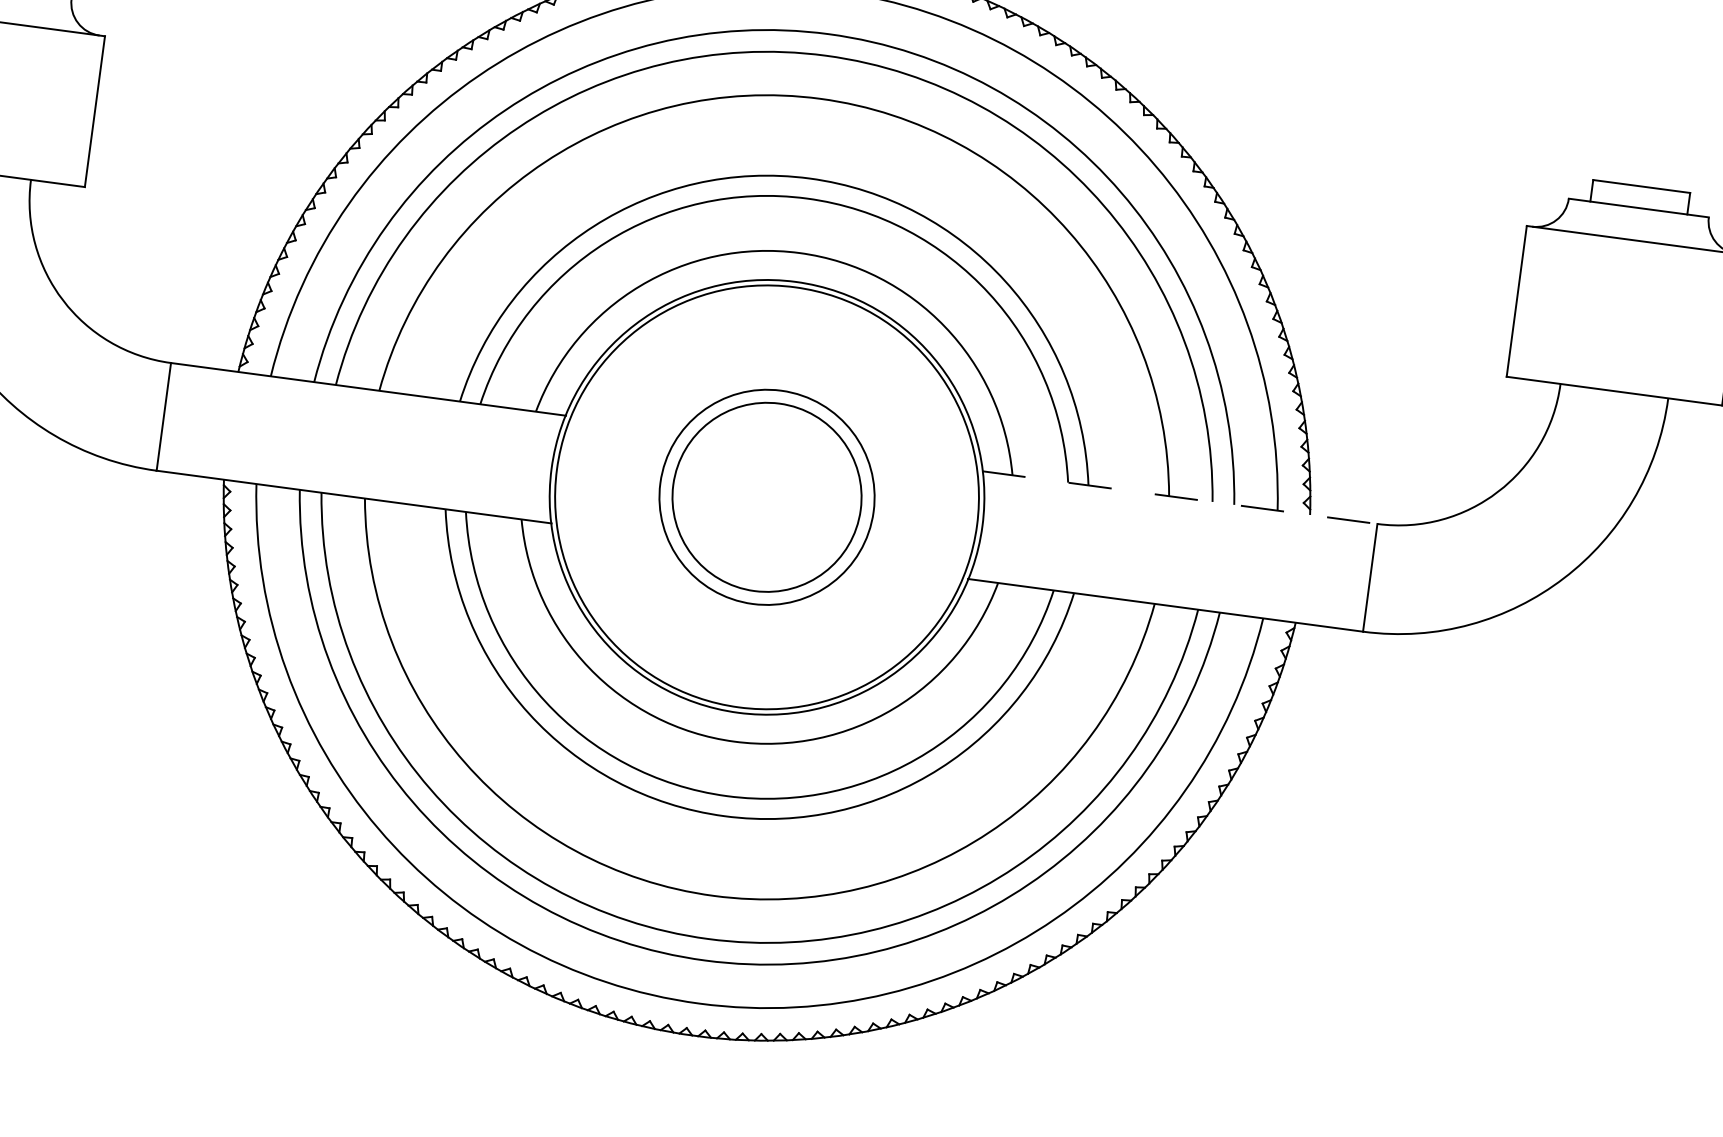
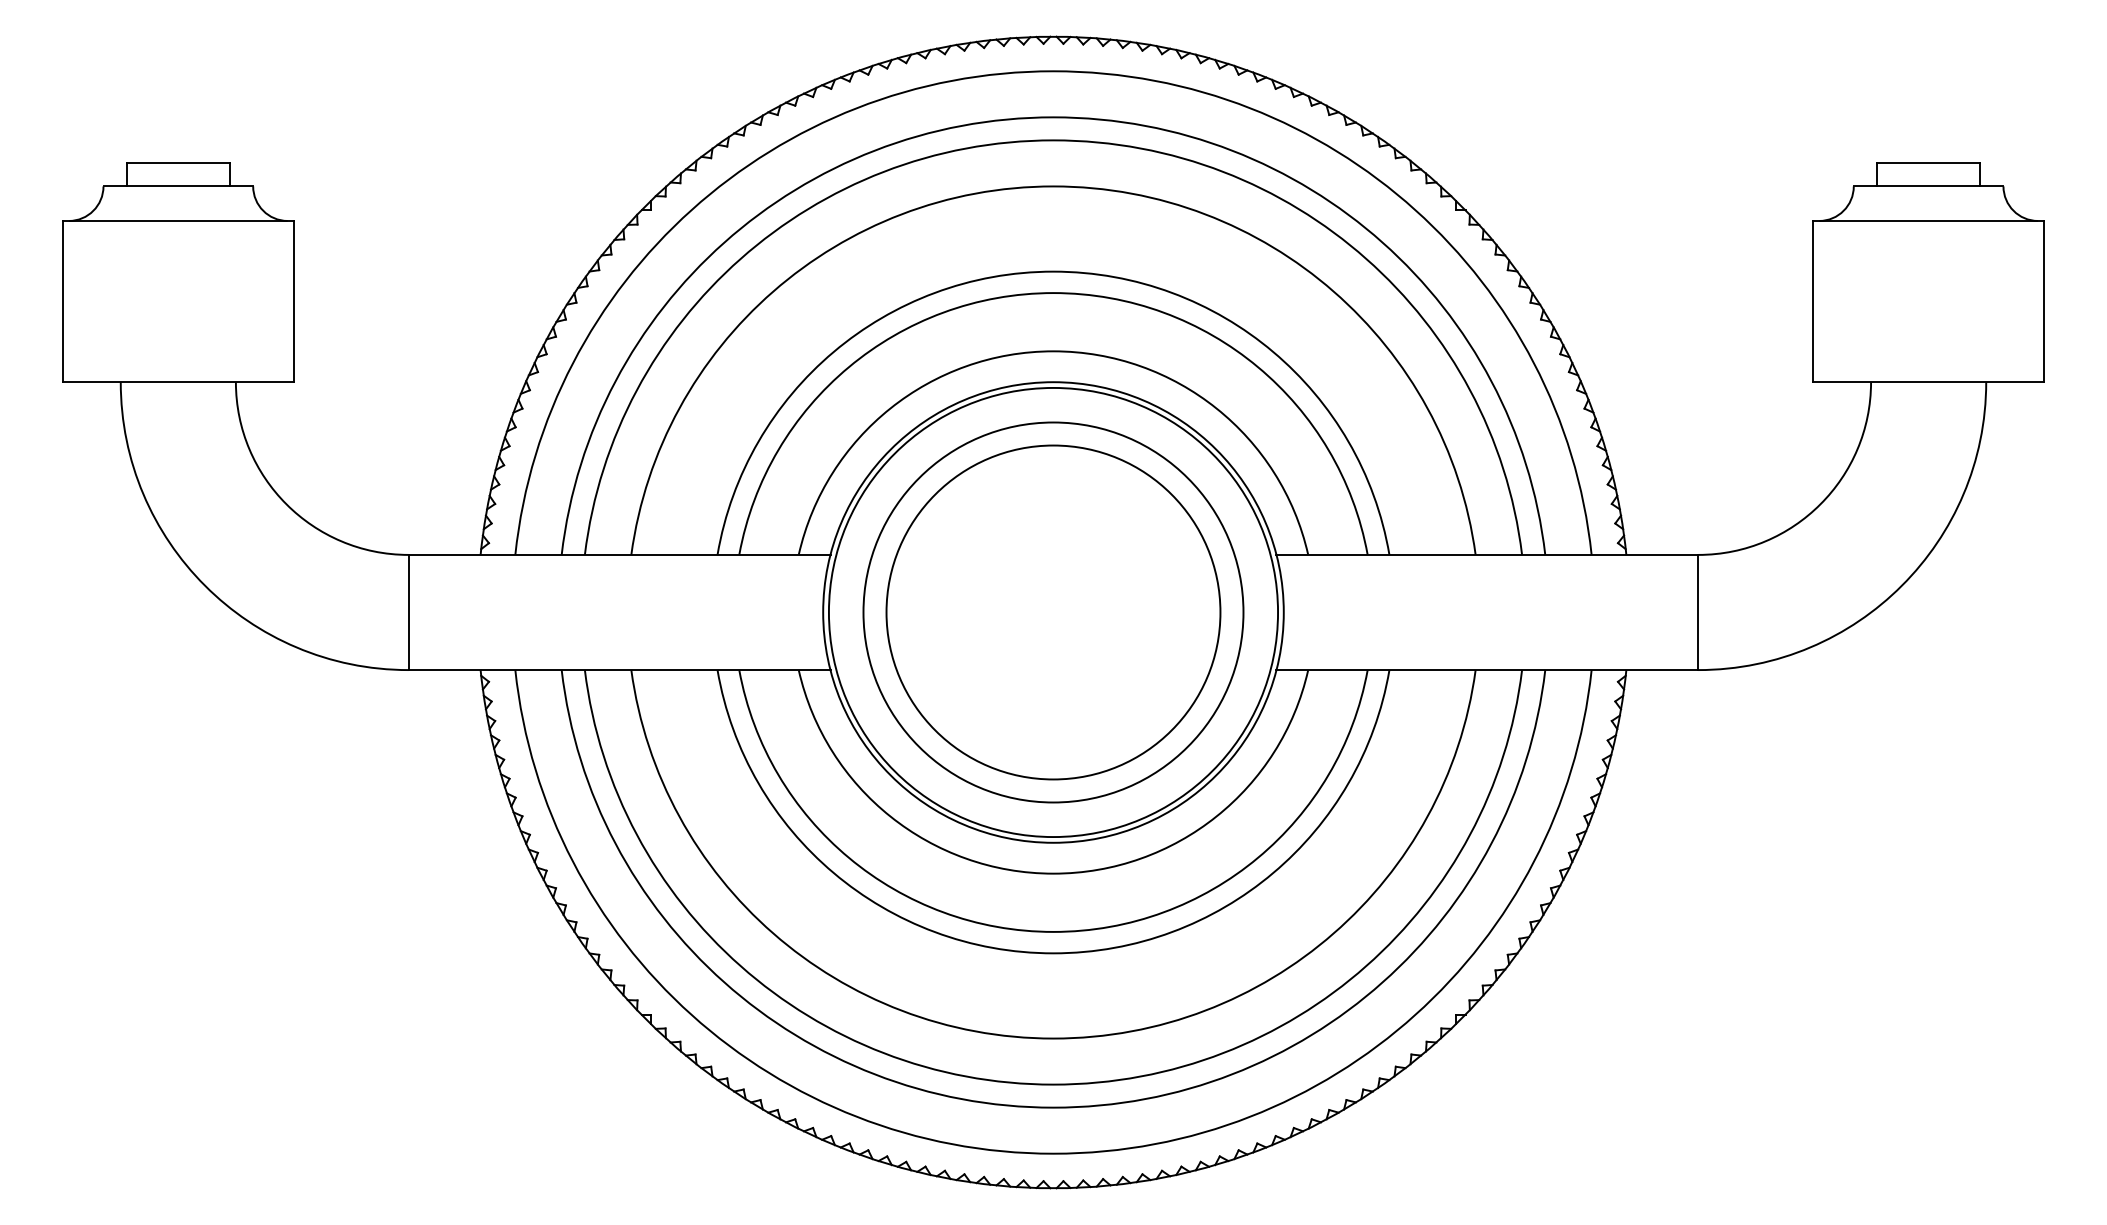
circle: (767, 497) -> (1053, 612), size x1.67
circle: (767, 497) -> (1053, 612), size x1.67
line: (1180, 497) -> (1487, 554), dashed -> solid

